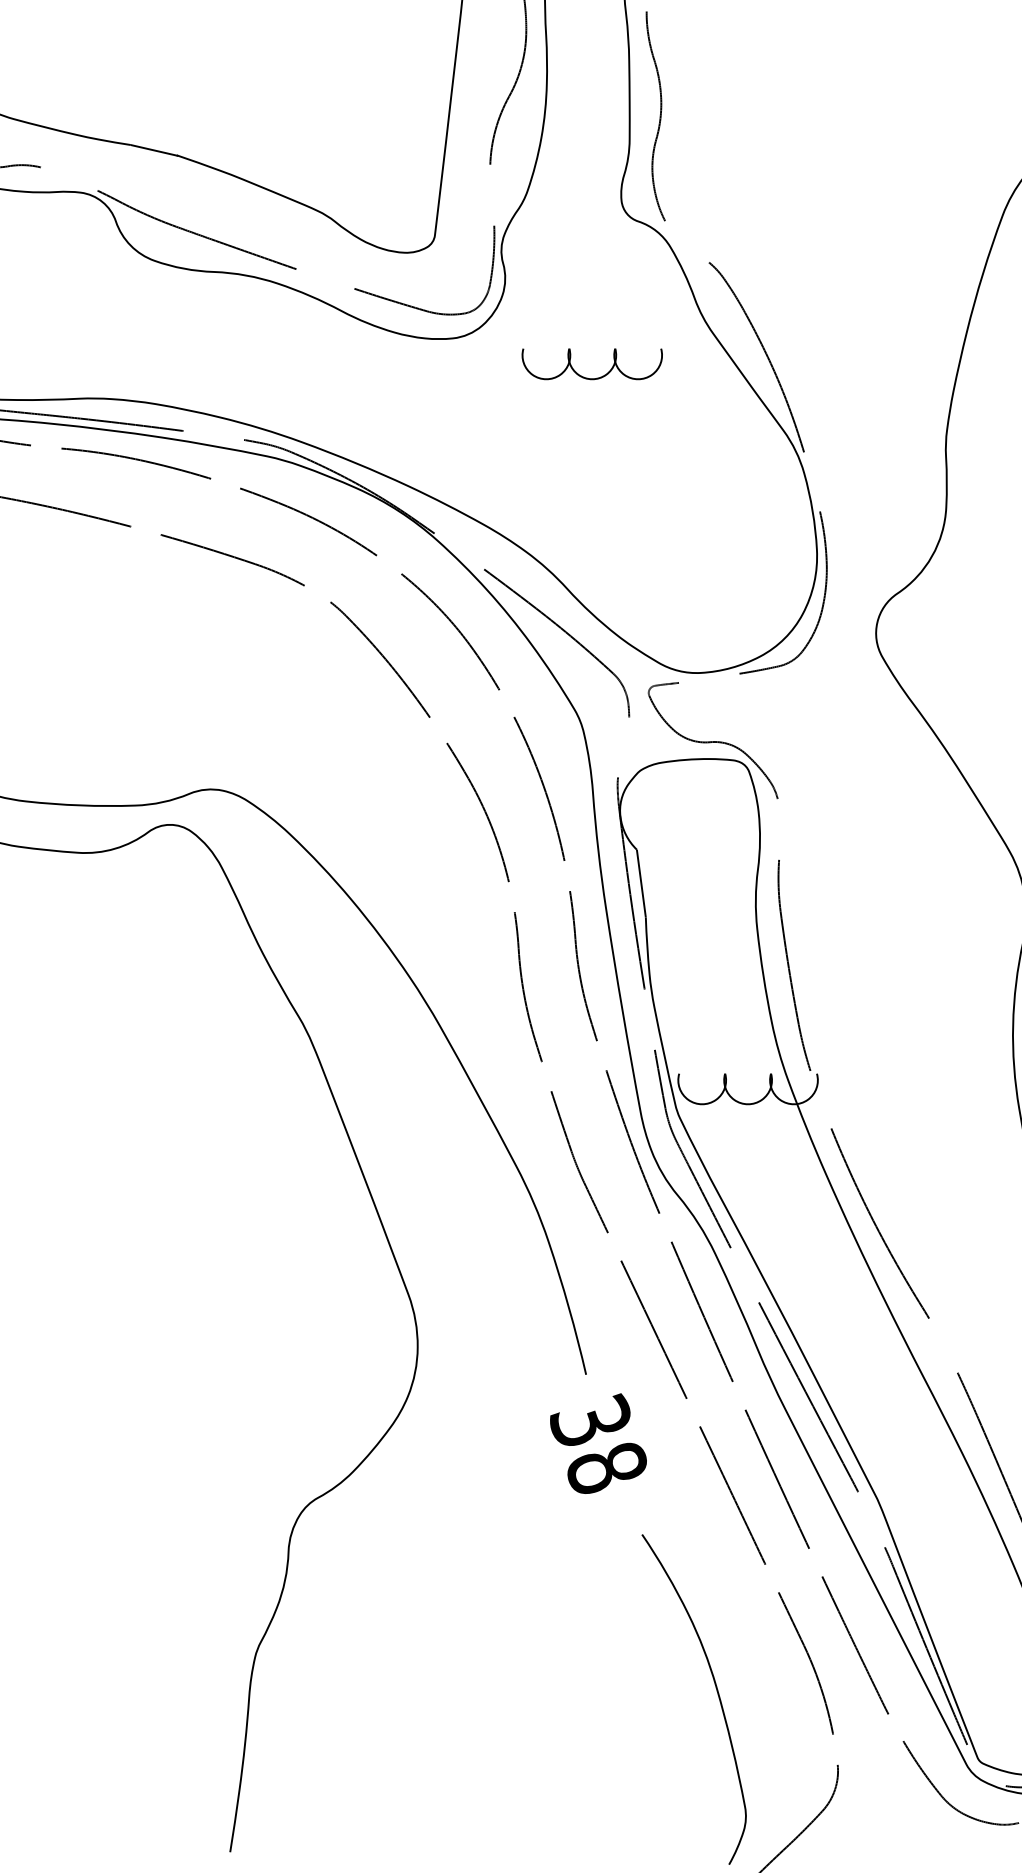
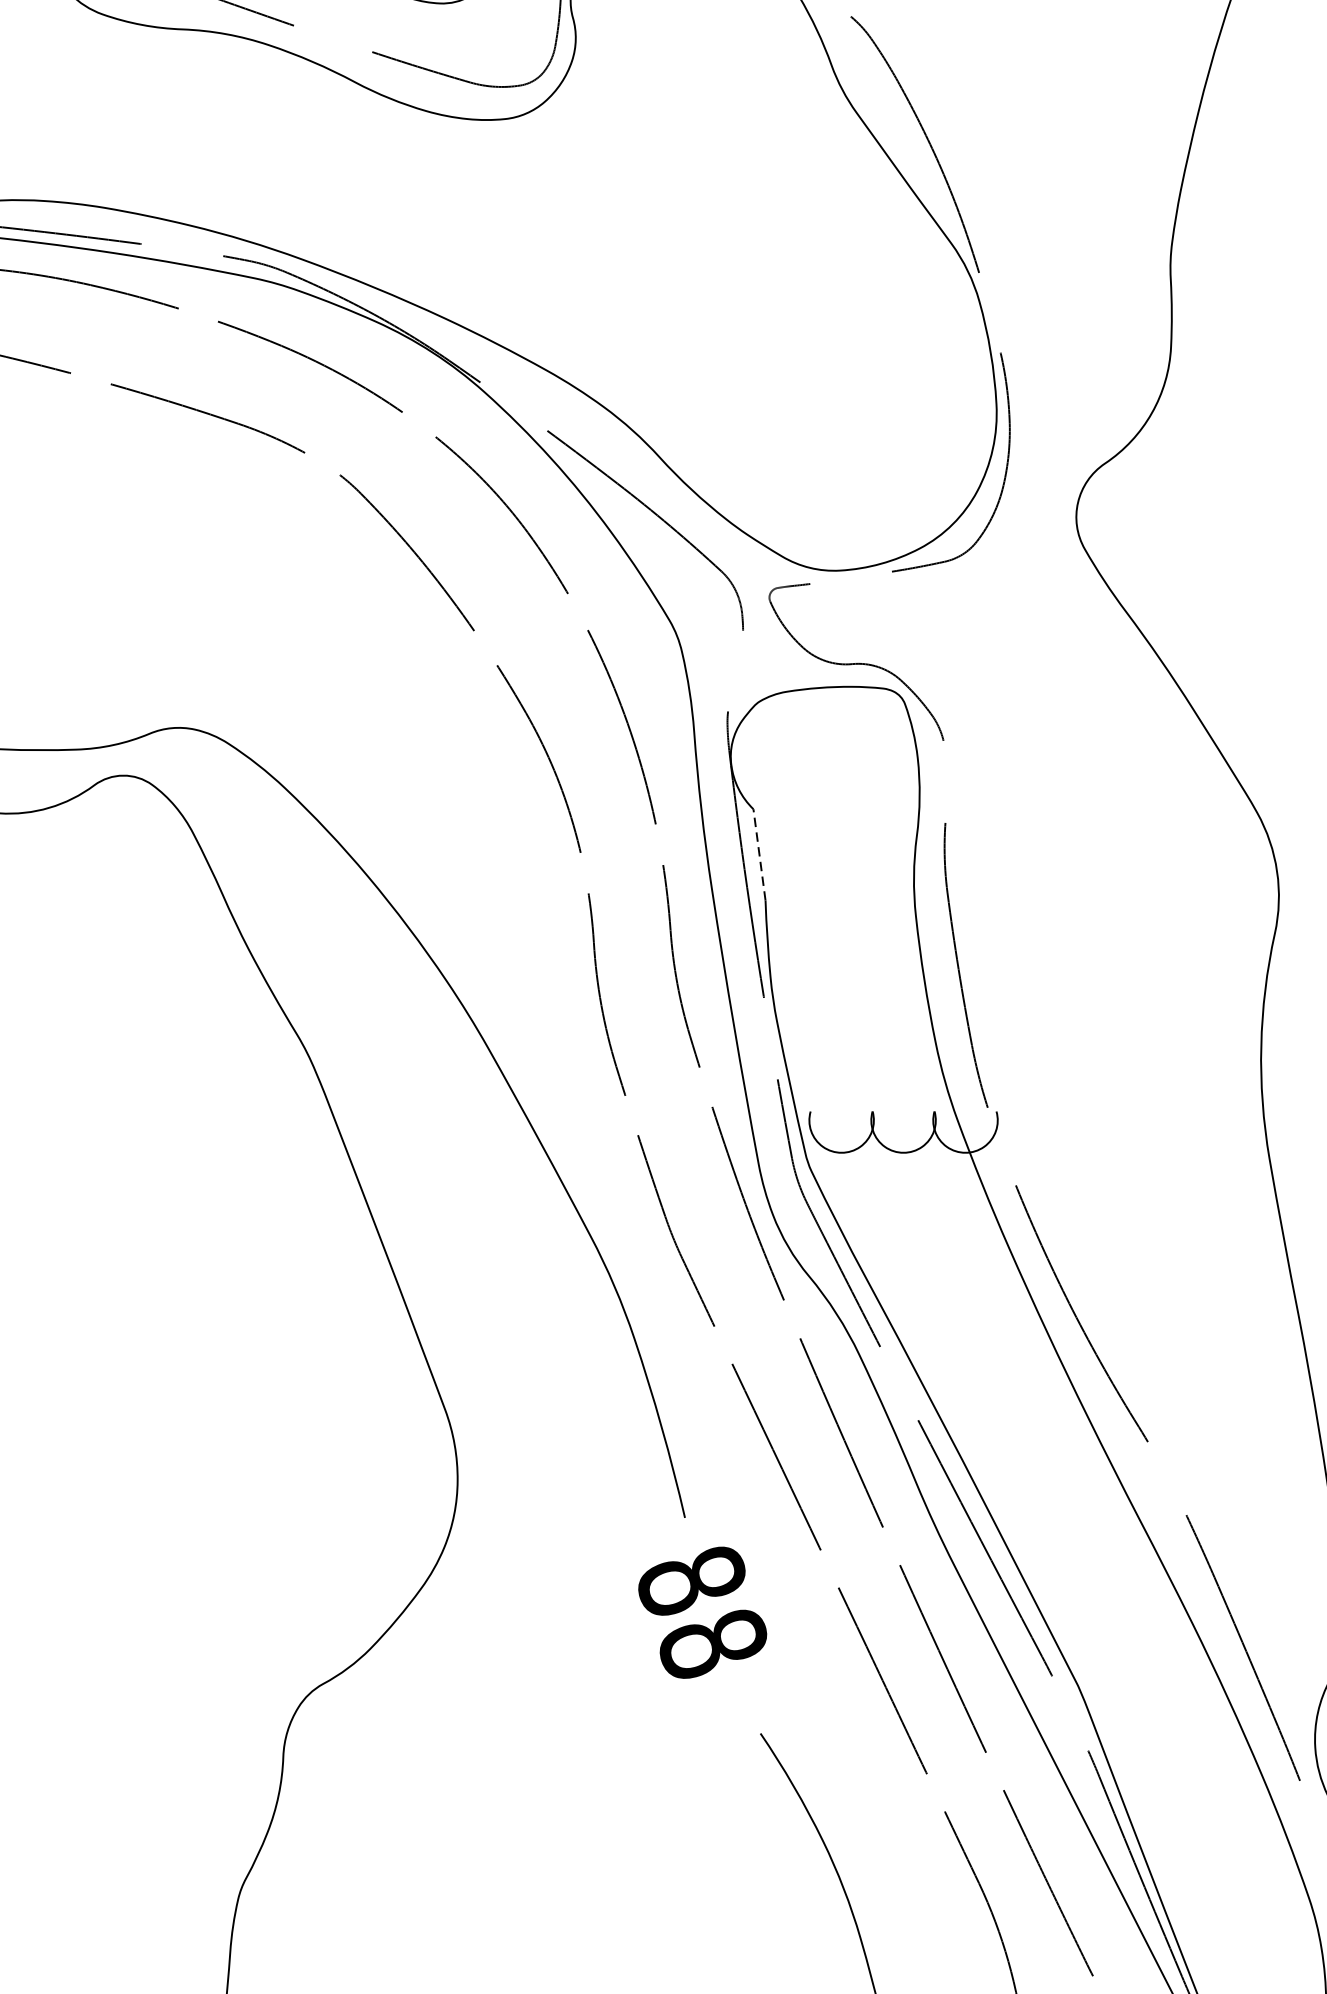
part: (587, 377) -> (686, 171), removed
line: (641, 883) -> (759, 854), solid -> dashed
text: (590, 1420) -> (690, 1579), 38 -> 88

